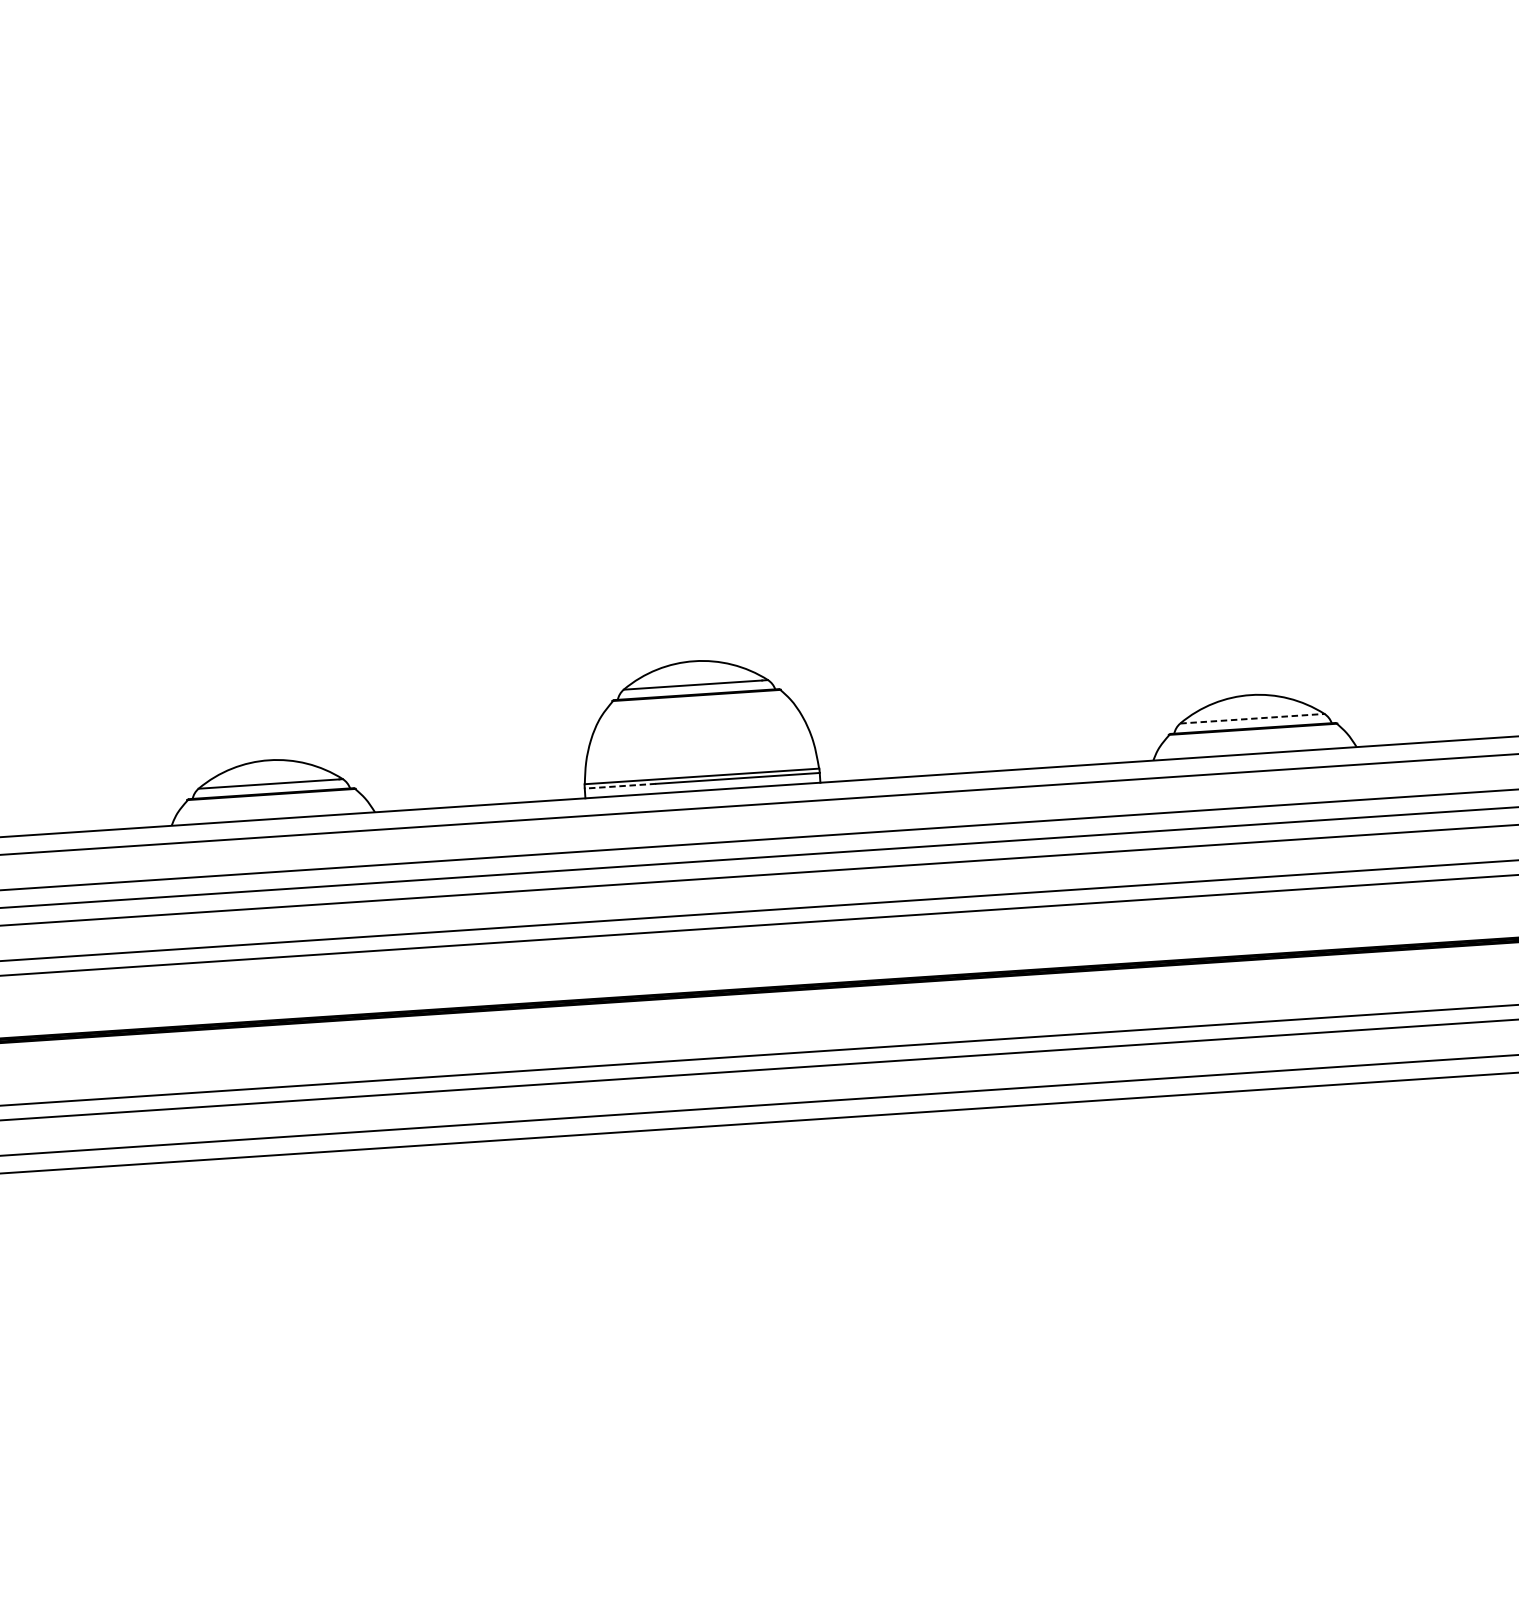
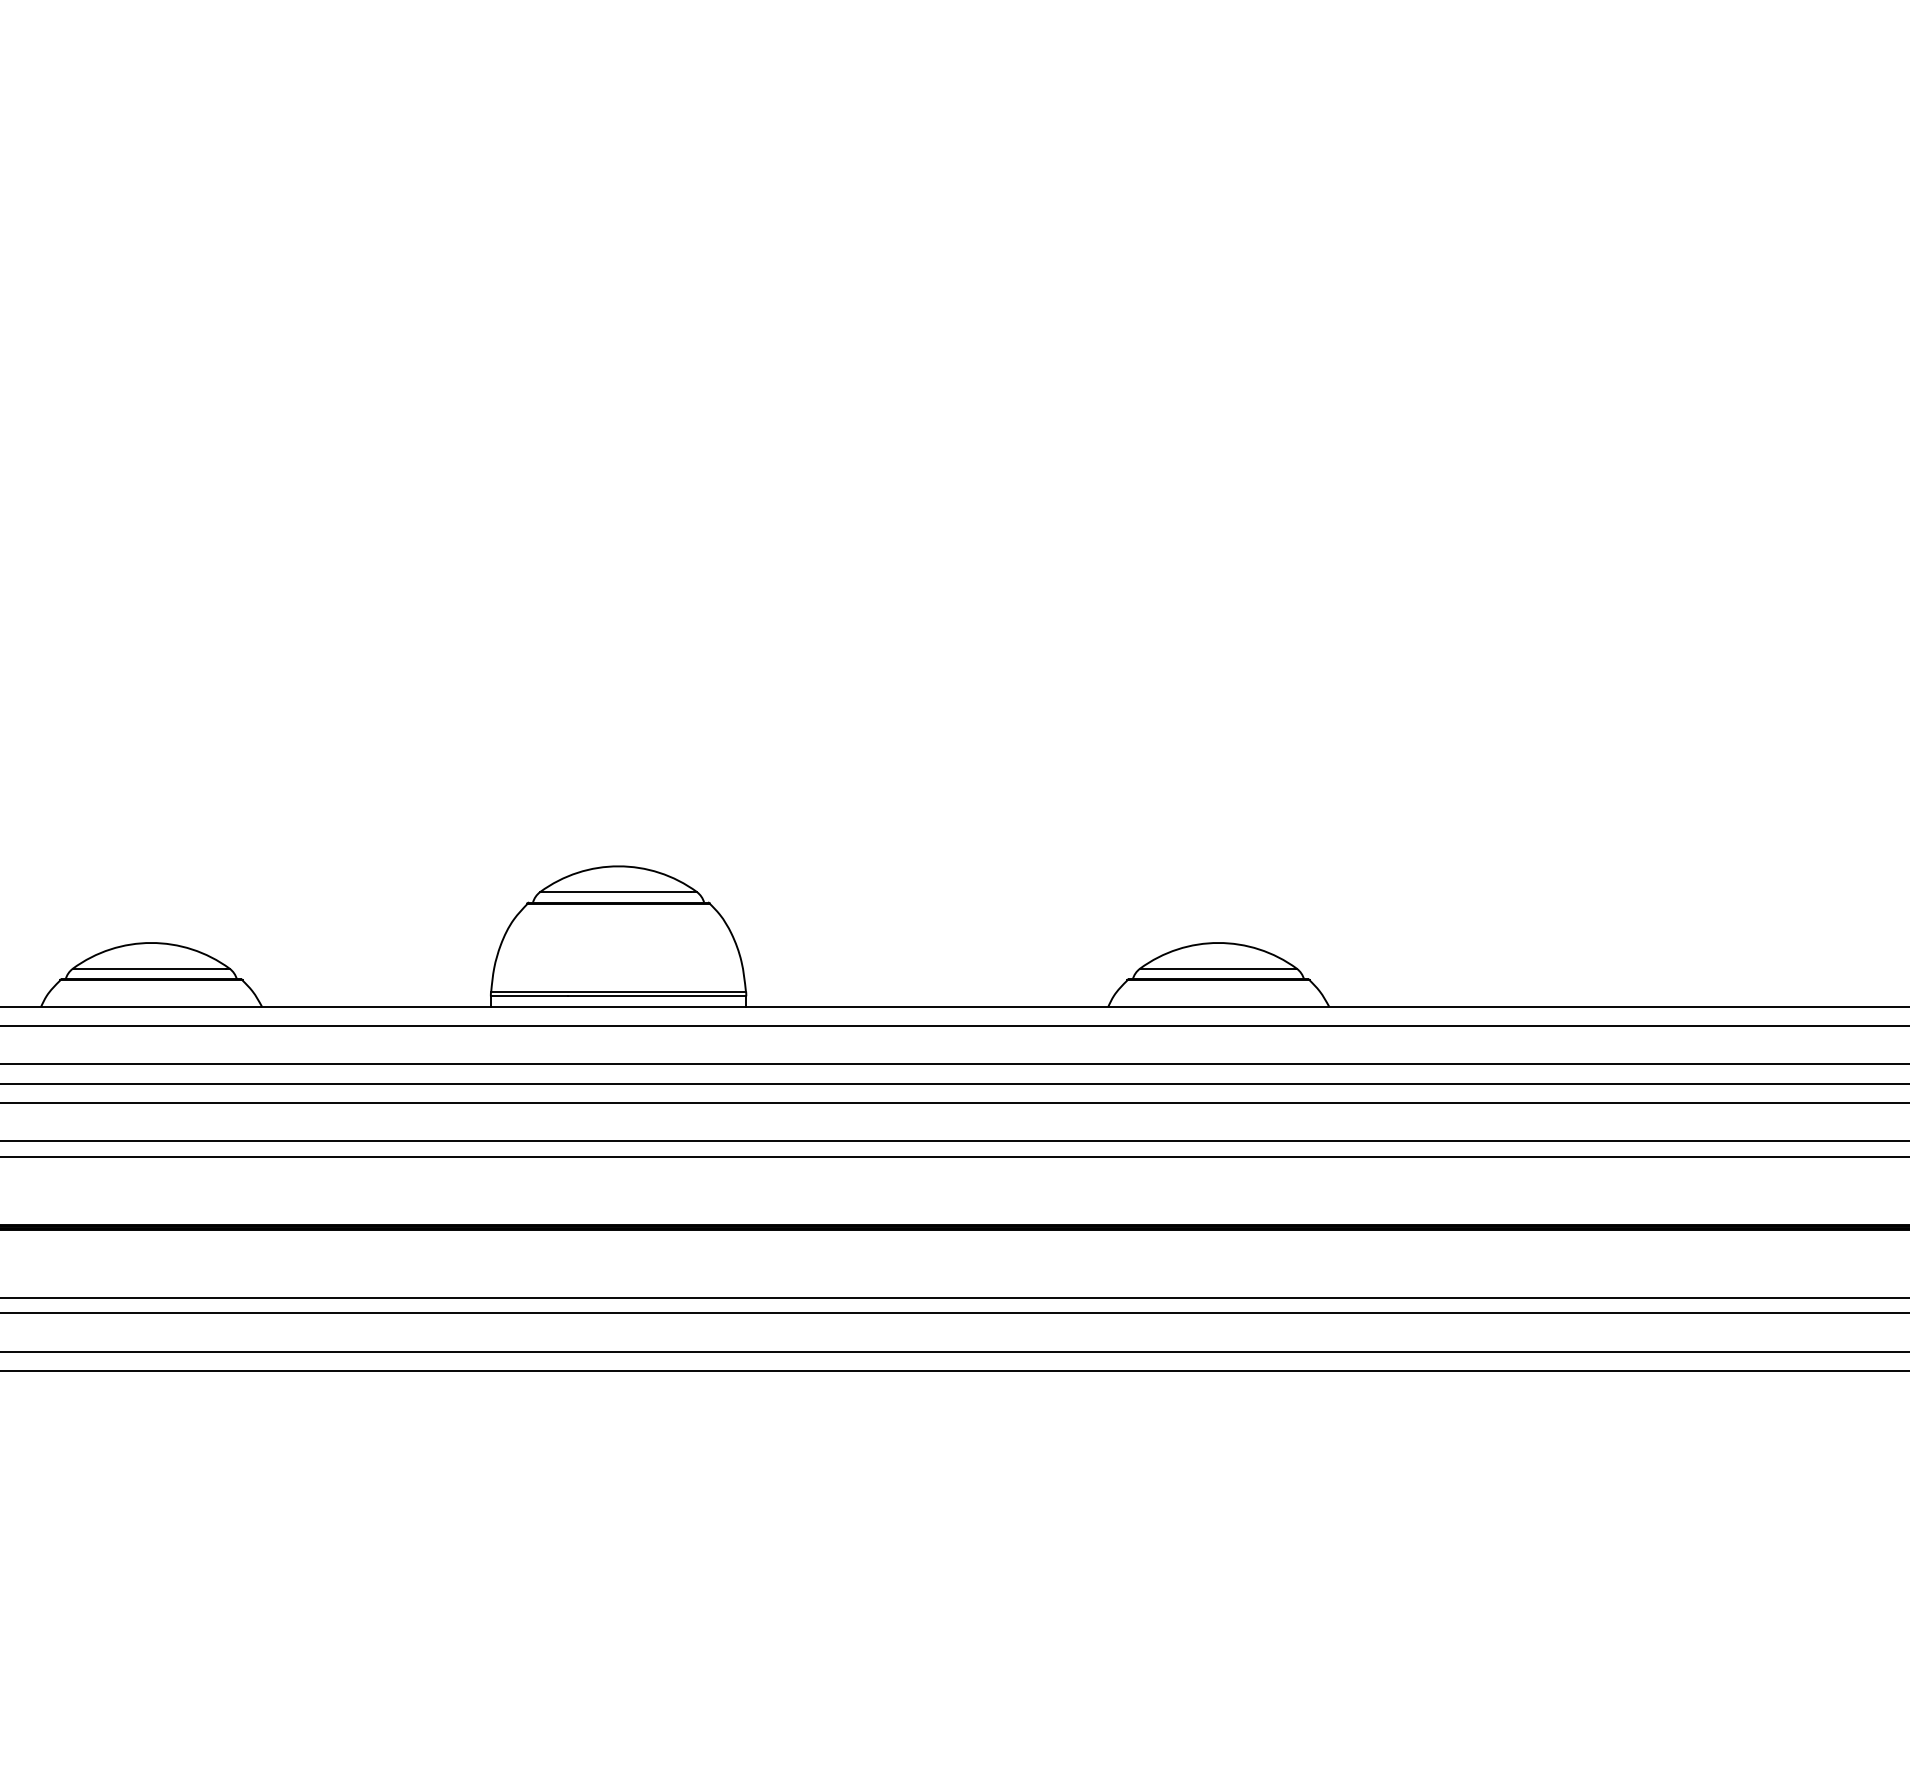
line: (1251, 718) -> (1217, 968), dashed -> solid
line: (620, 786) -> (529, 996), dashed -> solid

